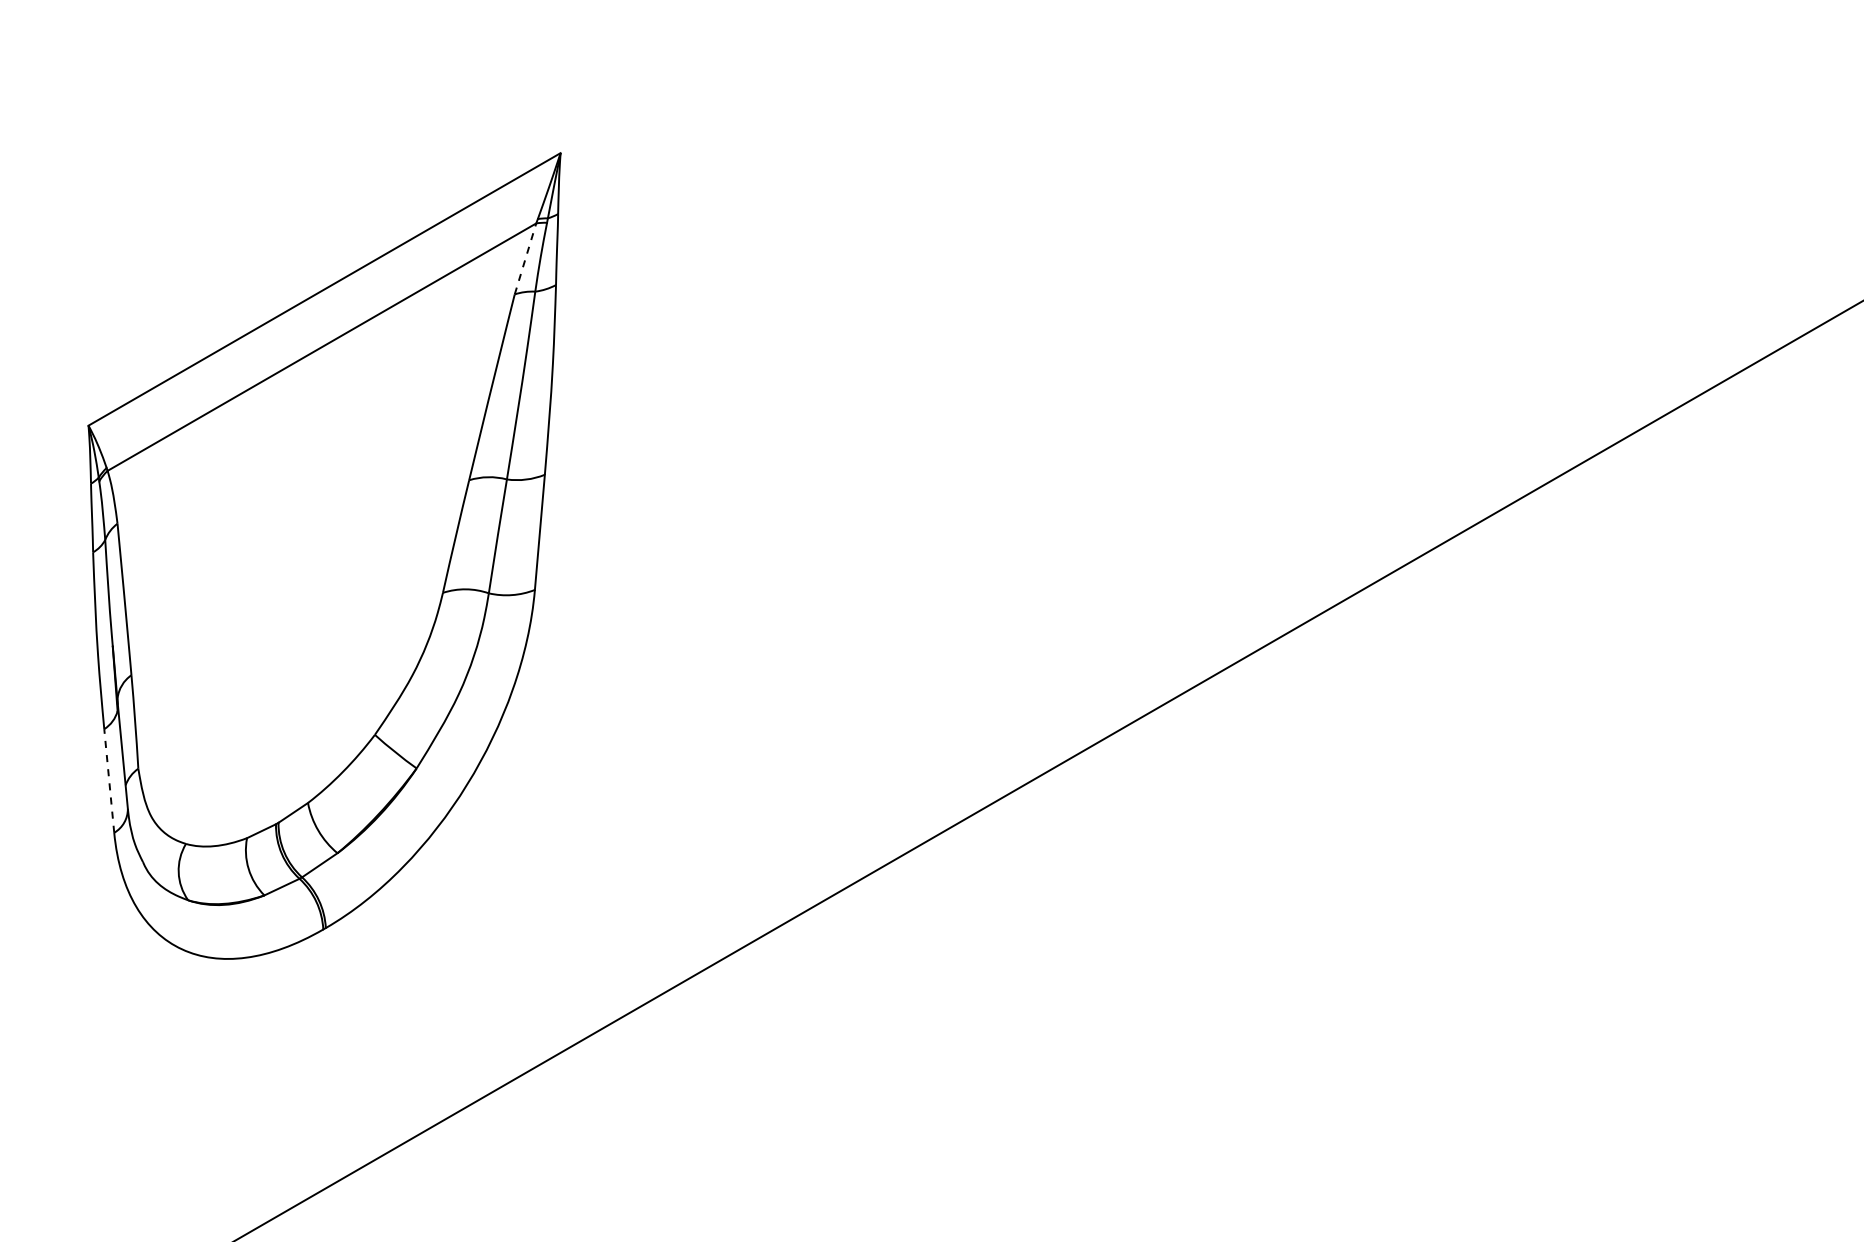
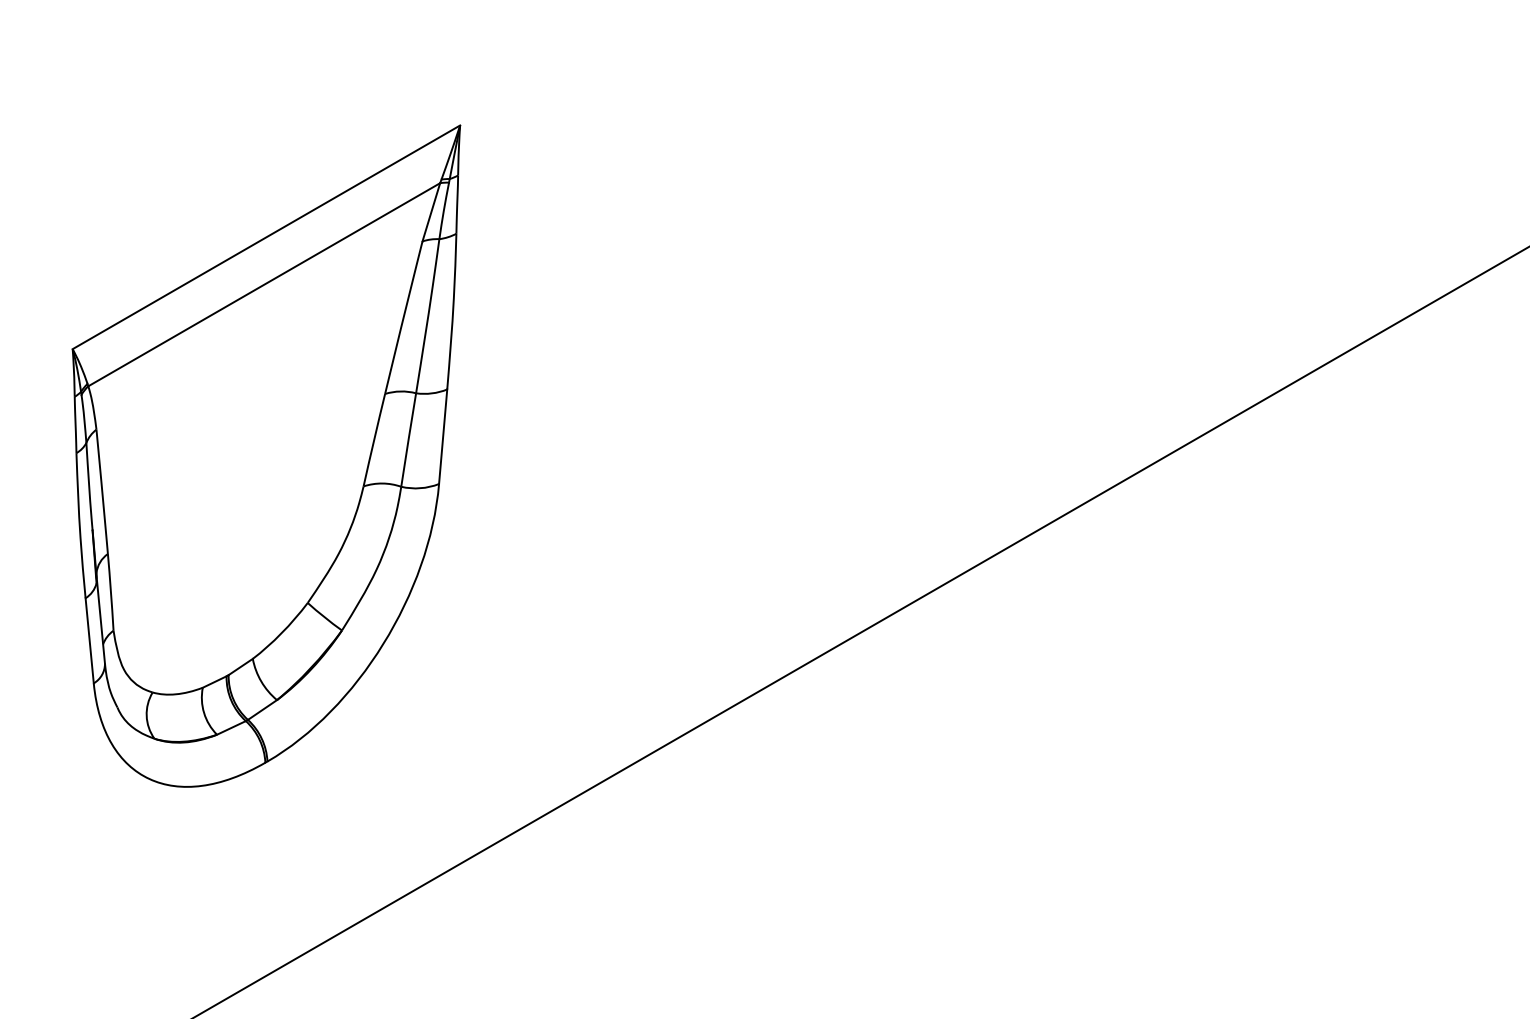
line: (525, 258) -> (431, 211), dashed -> solid
line: (109, 780) -> (89, 640), dashed -> solid

